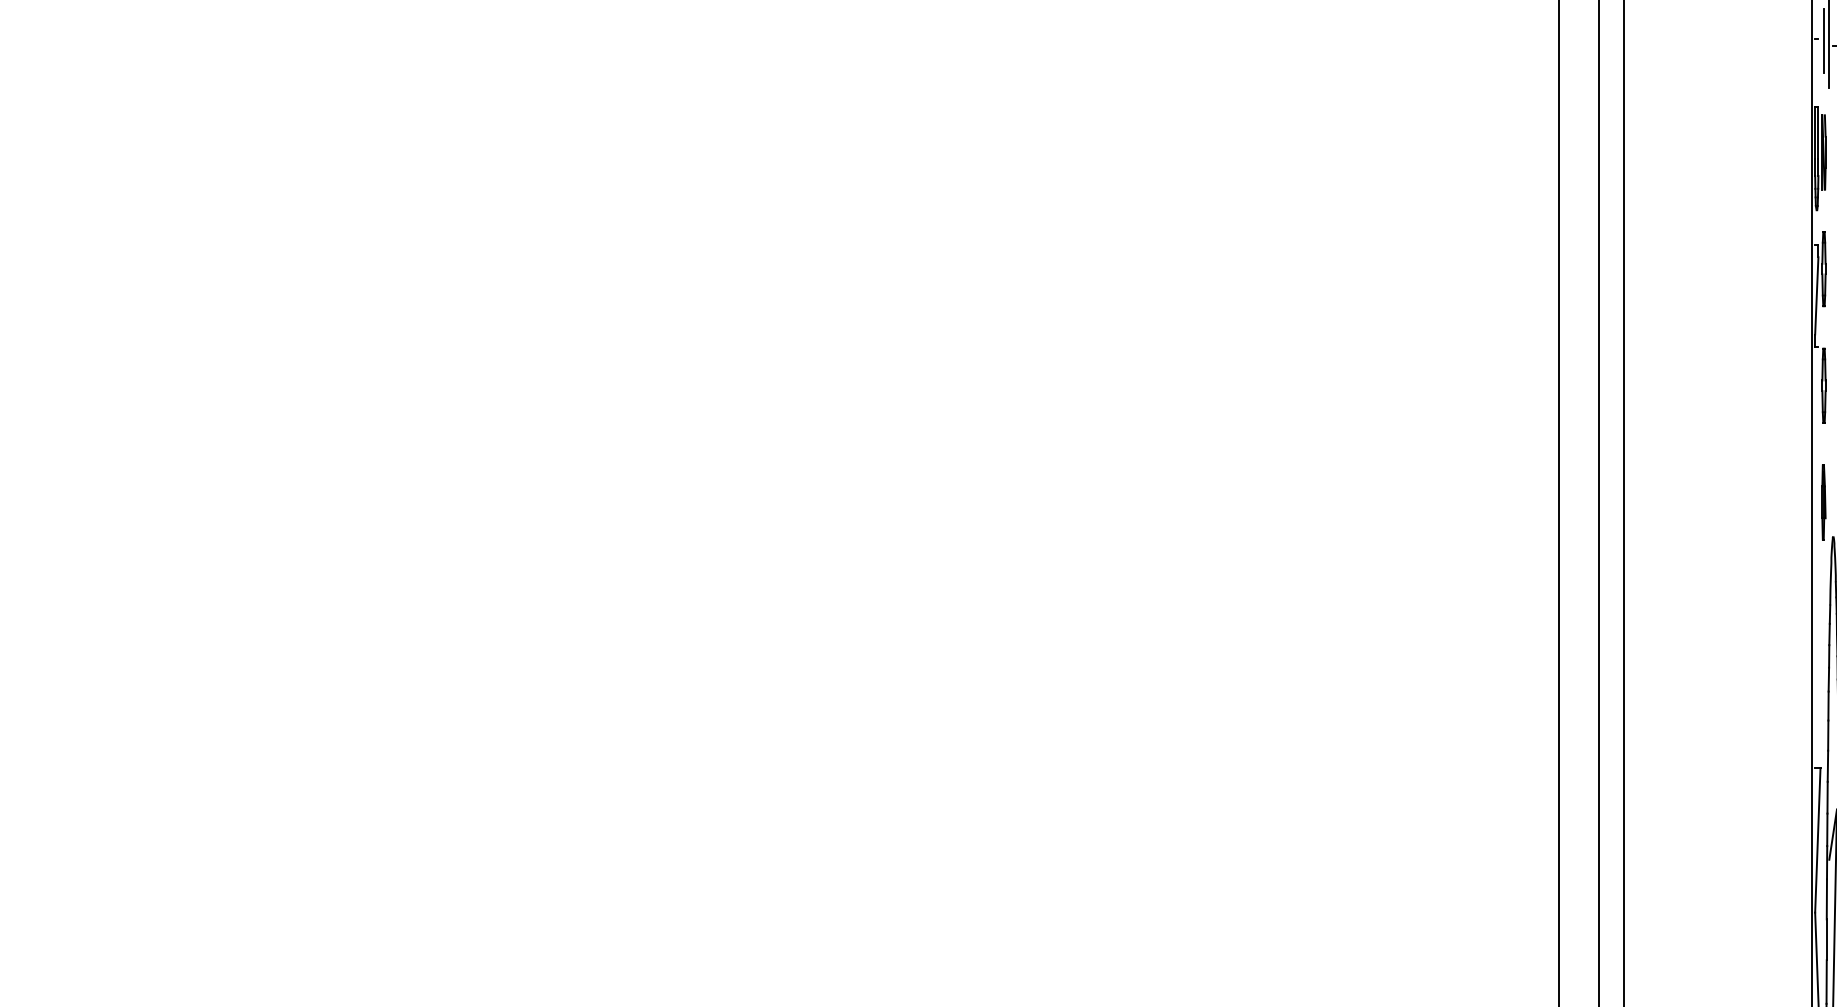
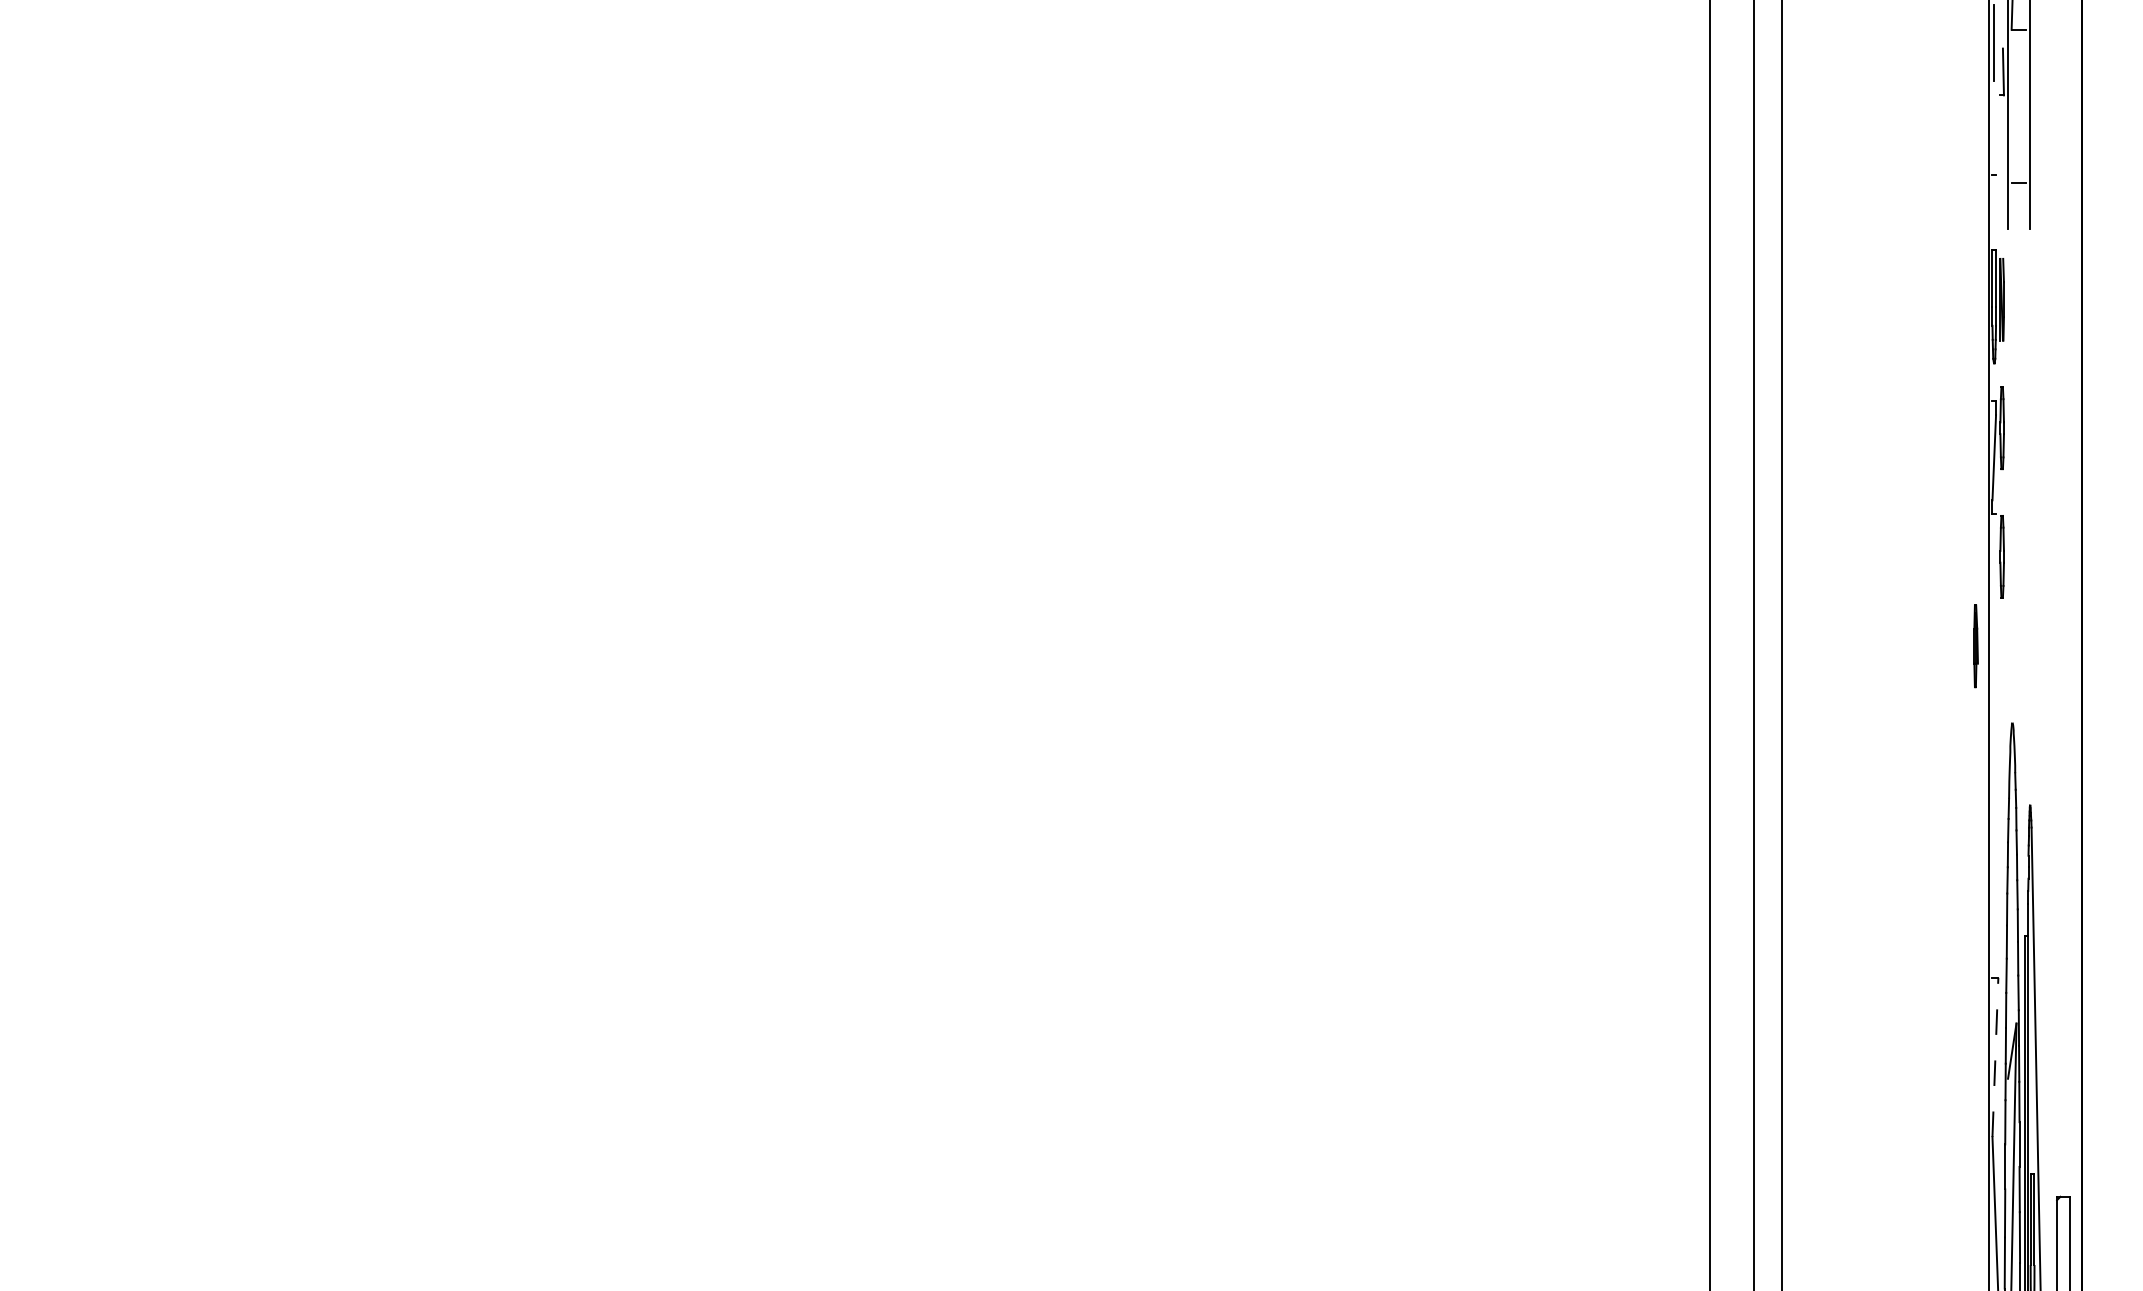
line: (1823, 41) -> (2001, 177), removed
part: (1823, 502) -> (1975, 646), moved
line: (1817, 840) -> (1995, 1057), solid -> dashed

